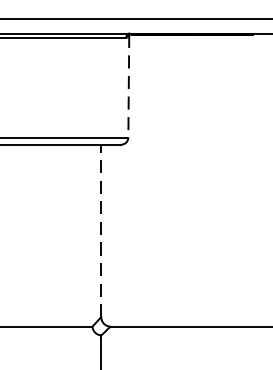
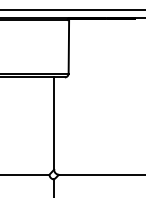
line: (128, 86) -> (68, 46), dashed -> solid
line: (101, 230) -> (54, 123), dashed -> solid

